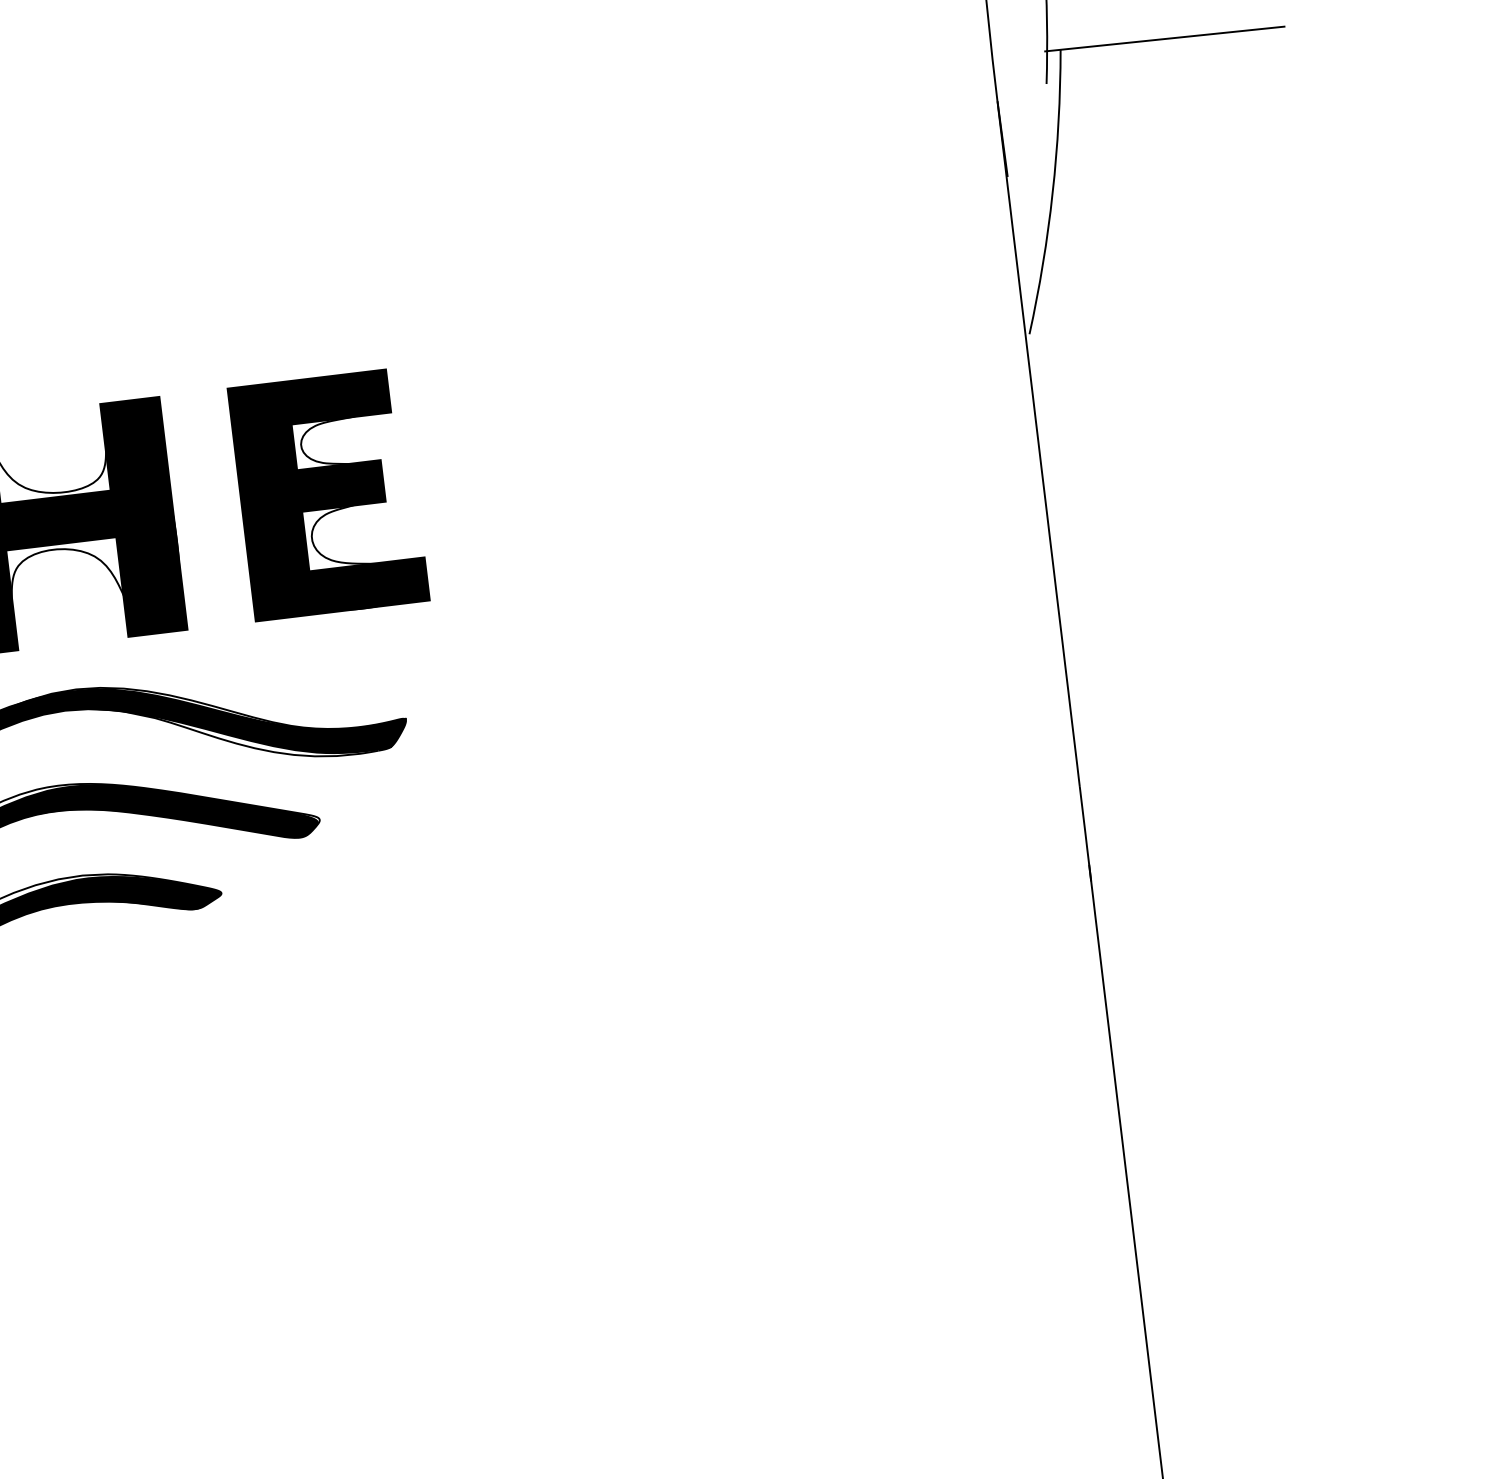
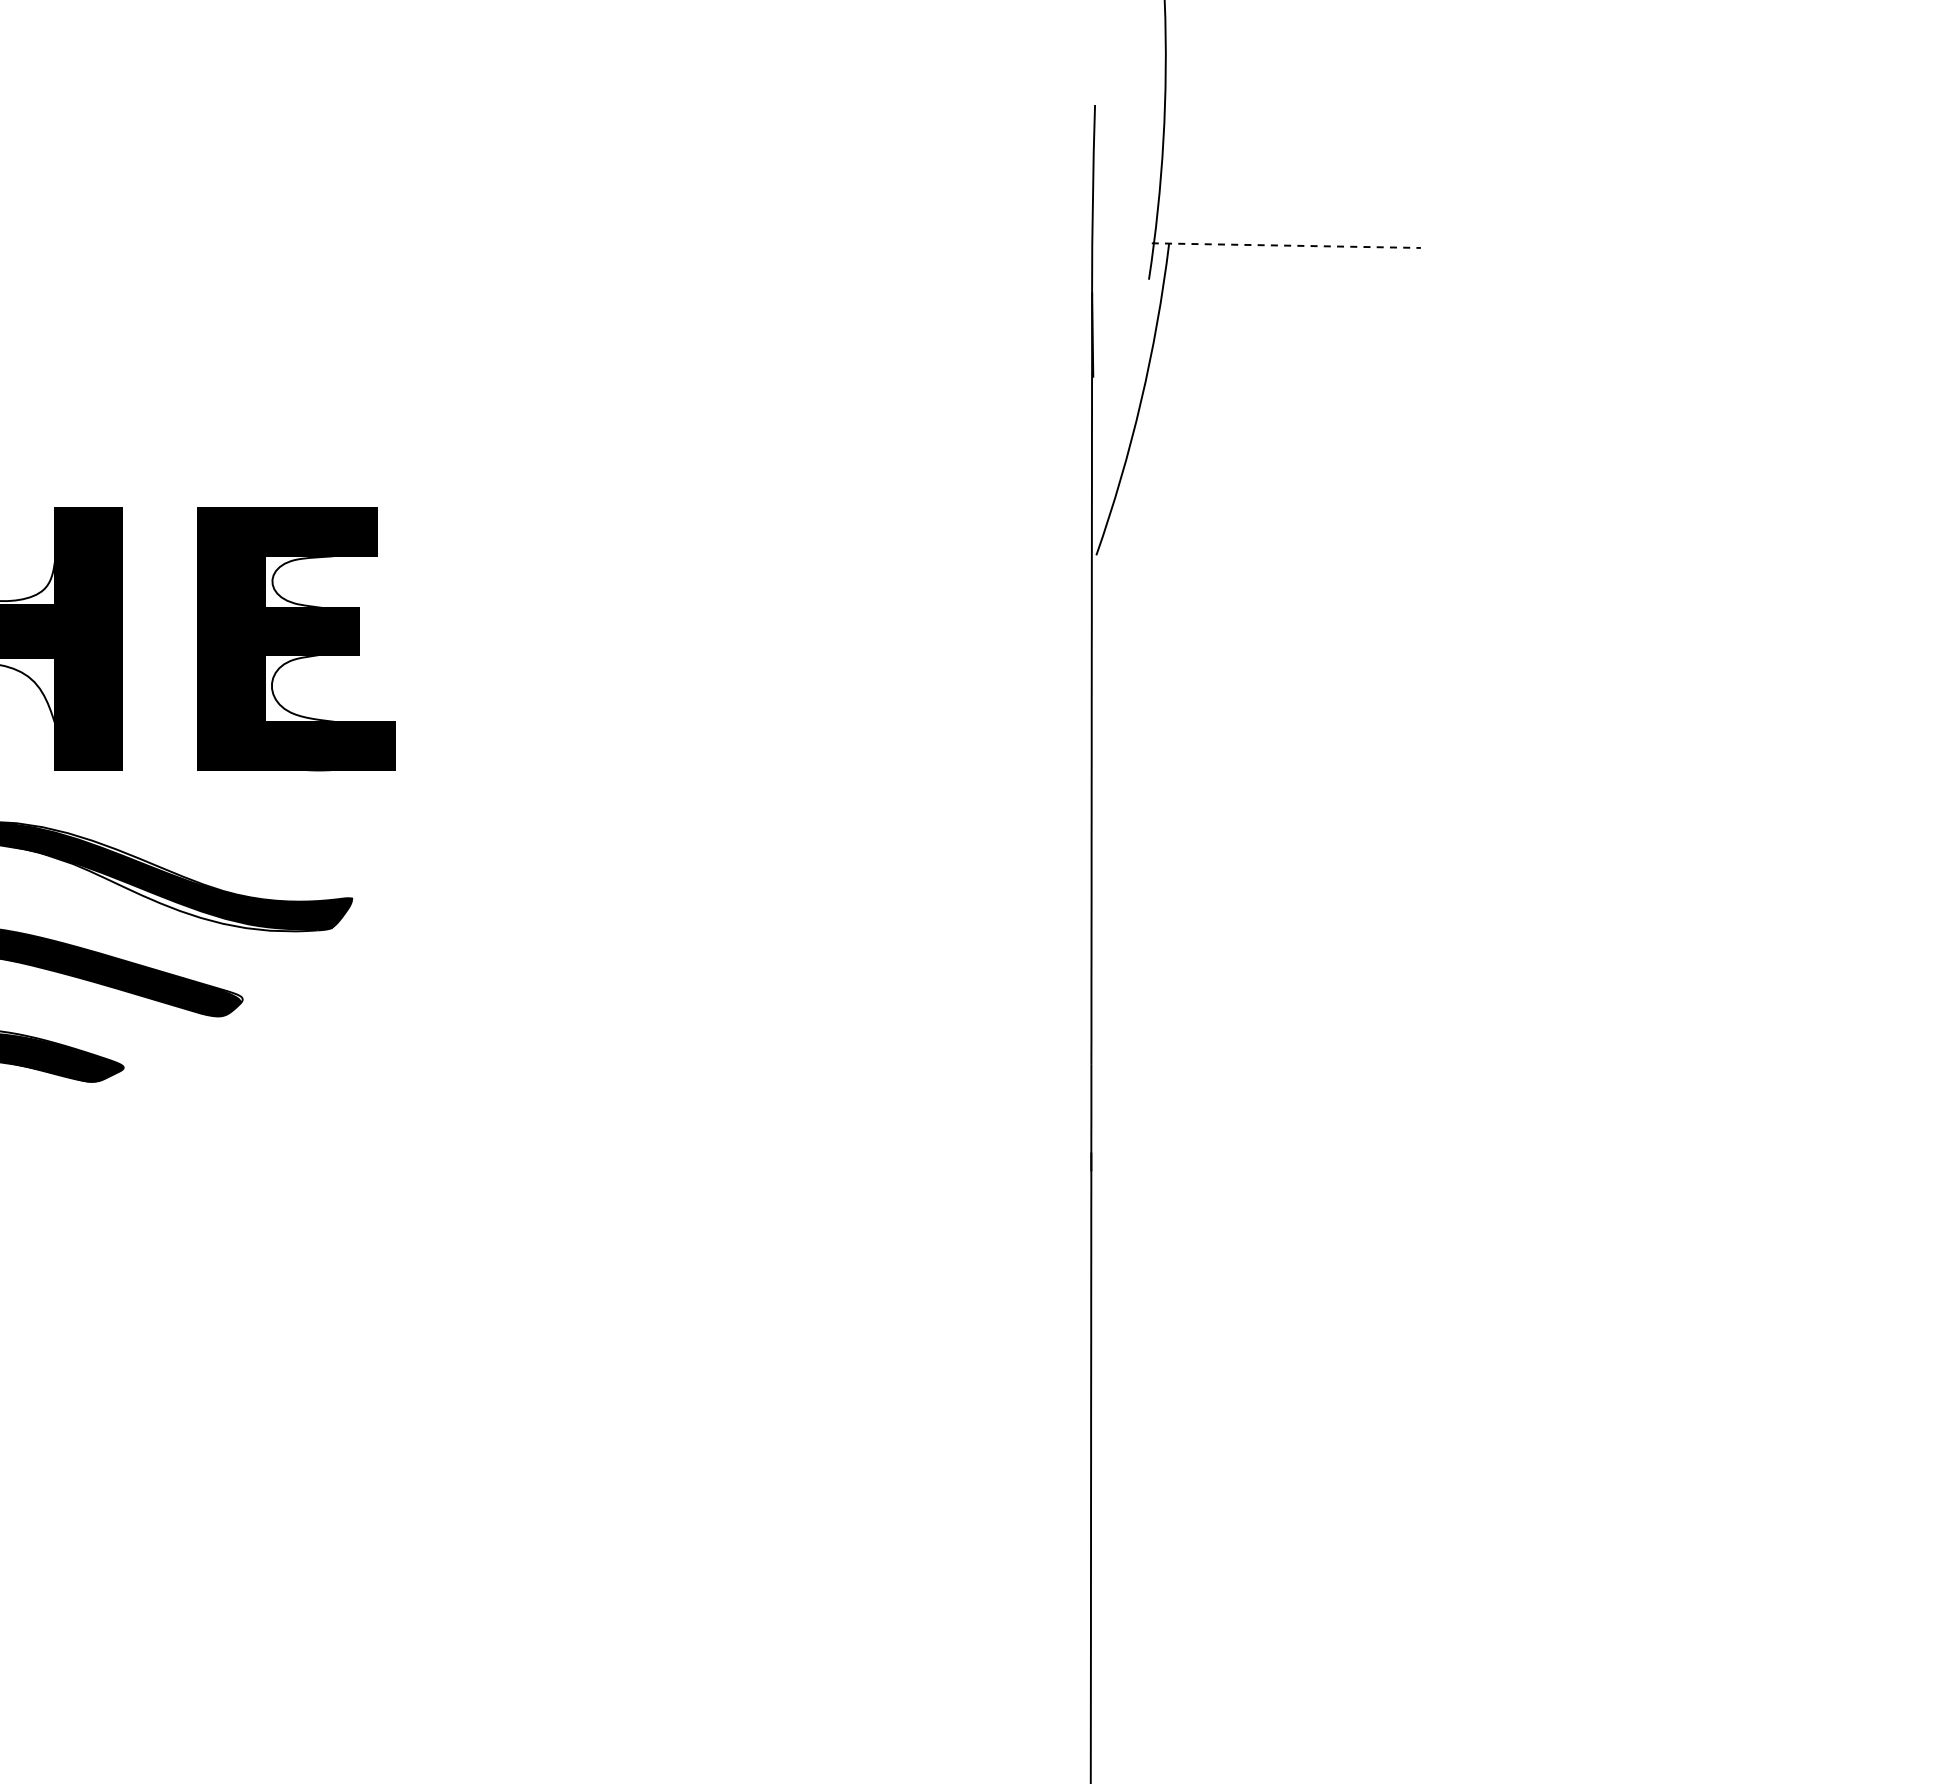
line: (1164, 38) -> (1286, 245), solid -> dashed

